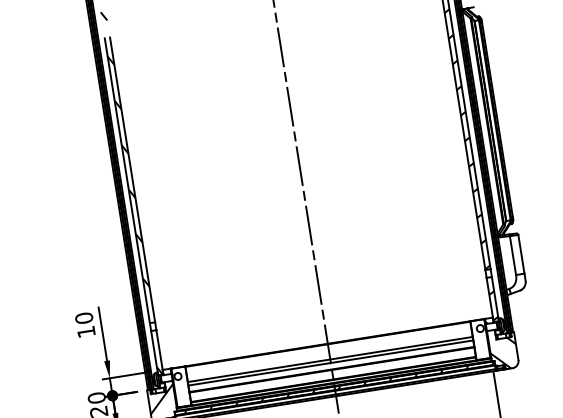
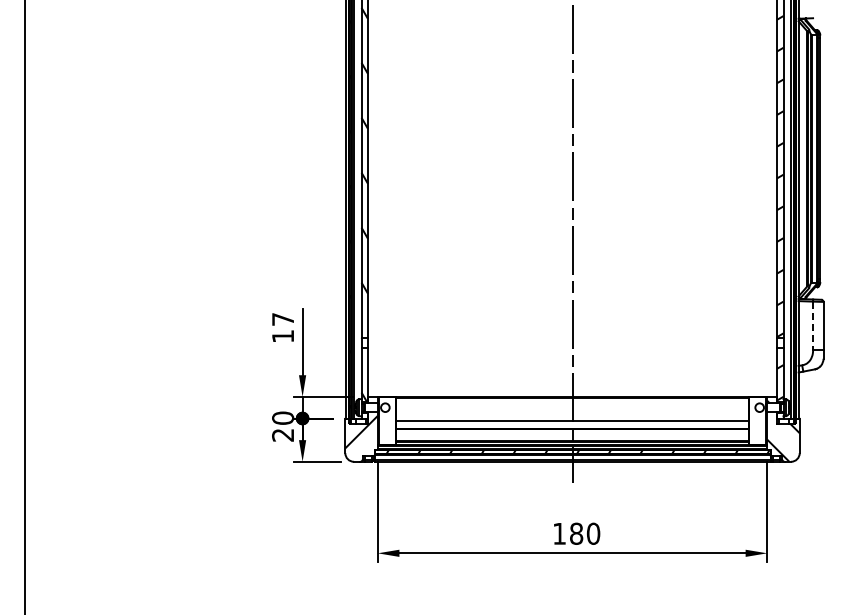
line: (513, 256) -> (813, 326), solid -> dashed
text: (84, 318) -> (283, 319), 10 -> 17
line: (330, 359) -> (572, 416), removed

